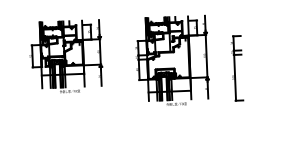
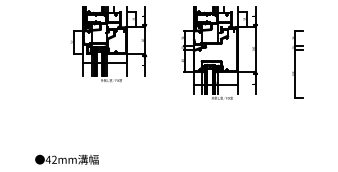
part: (236, 68) -> (297, 64), moved

